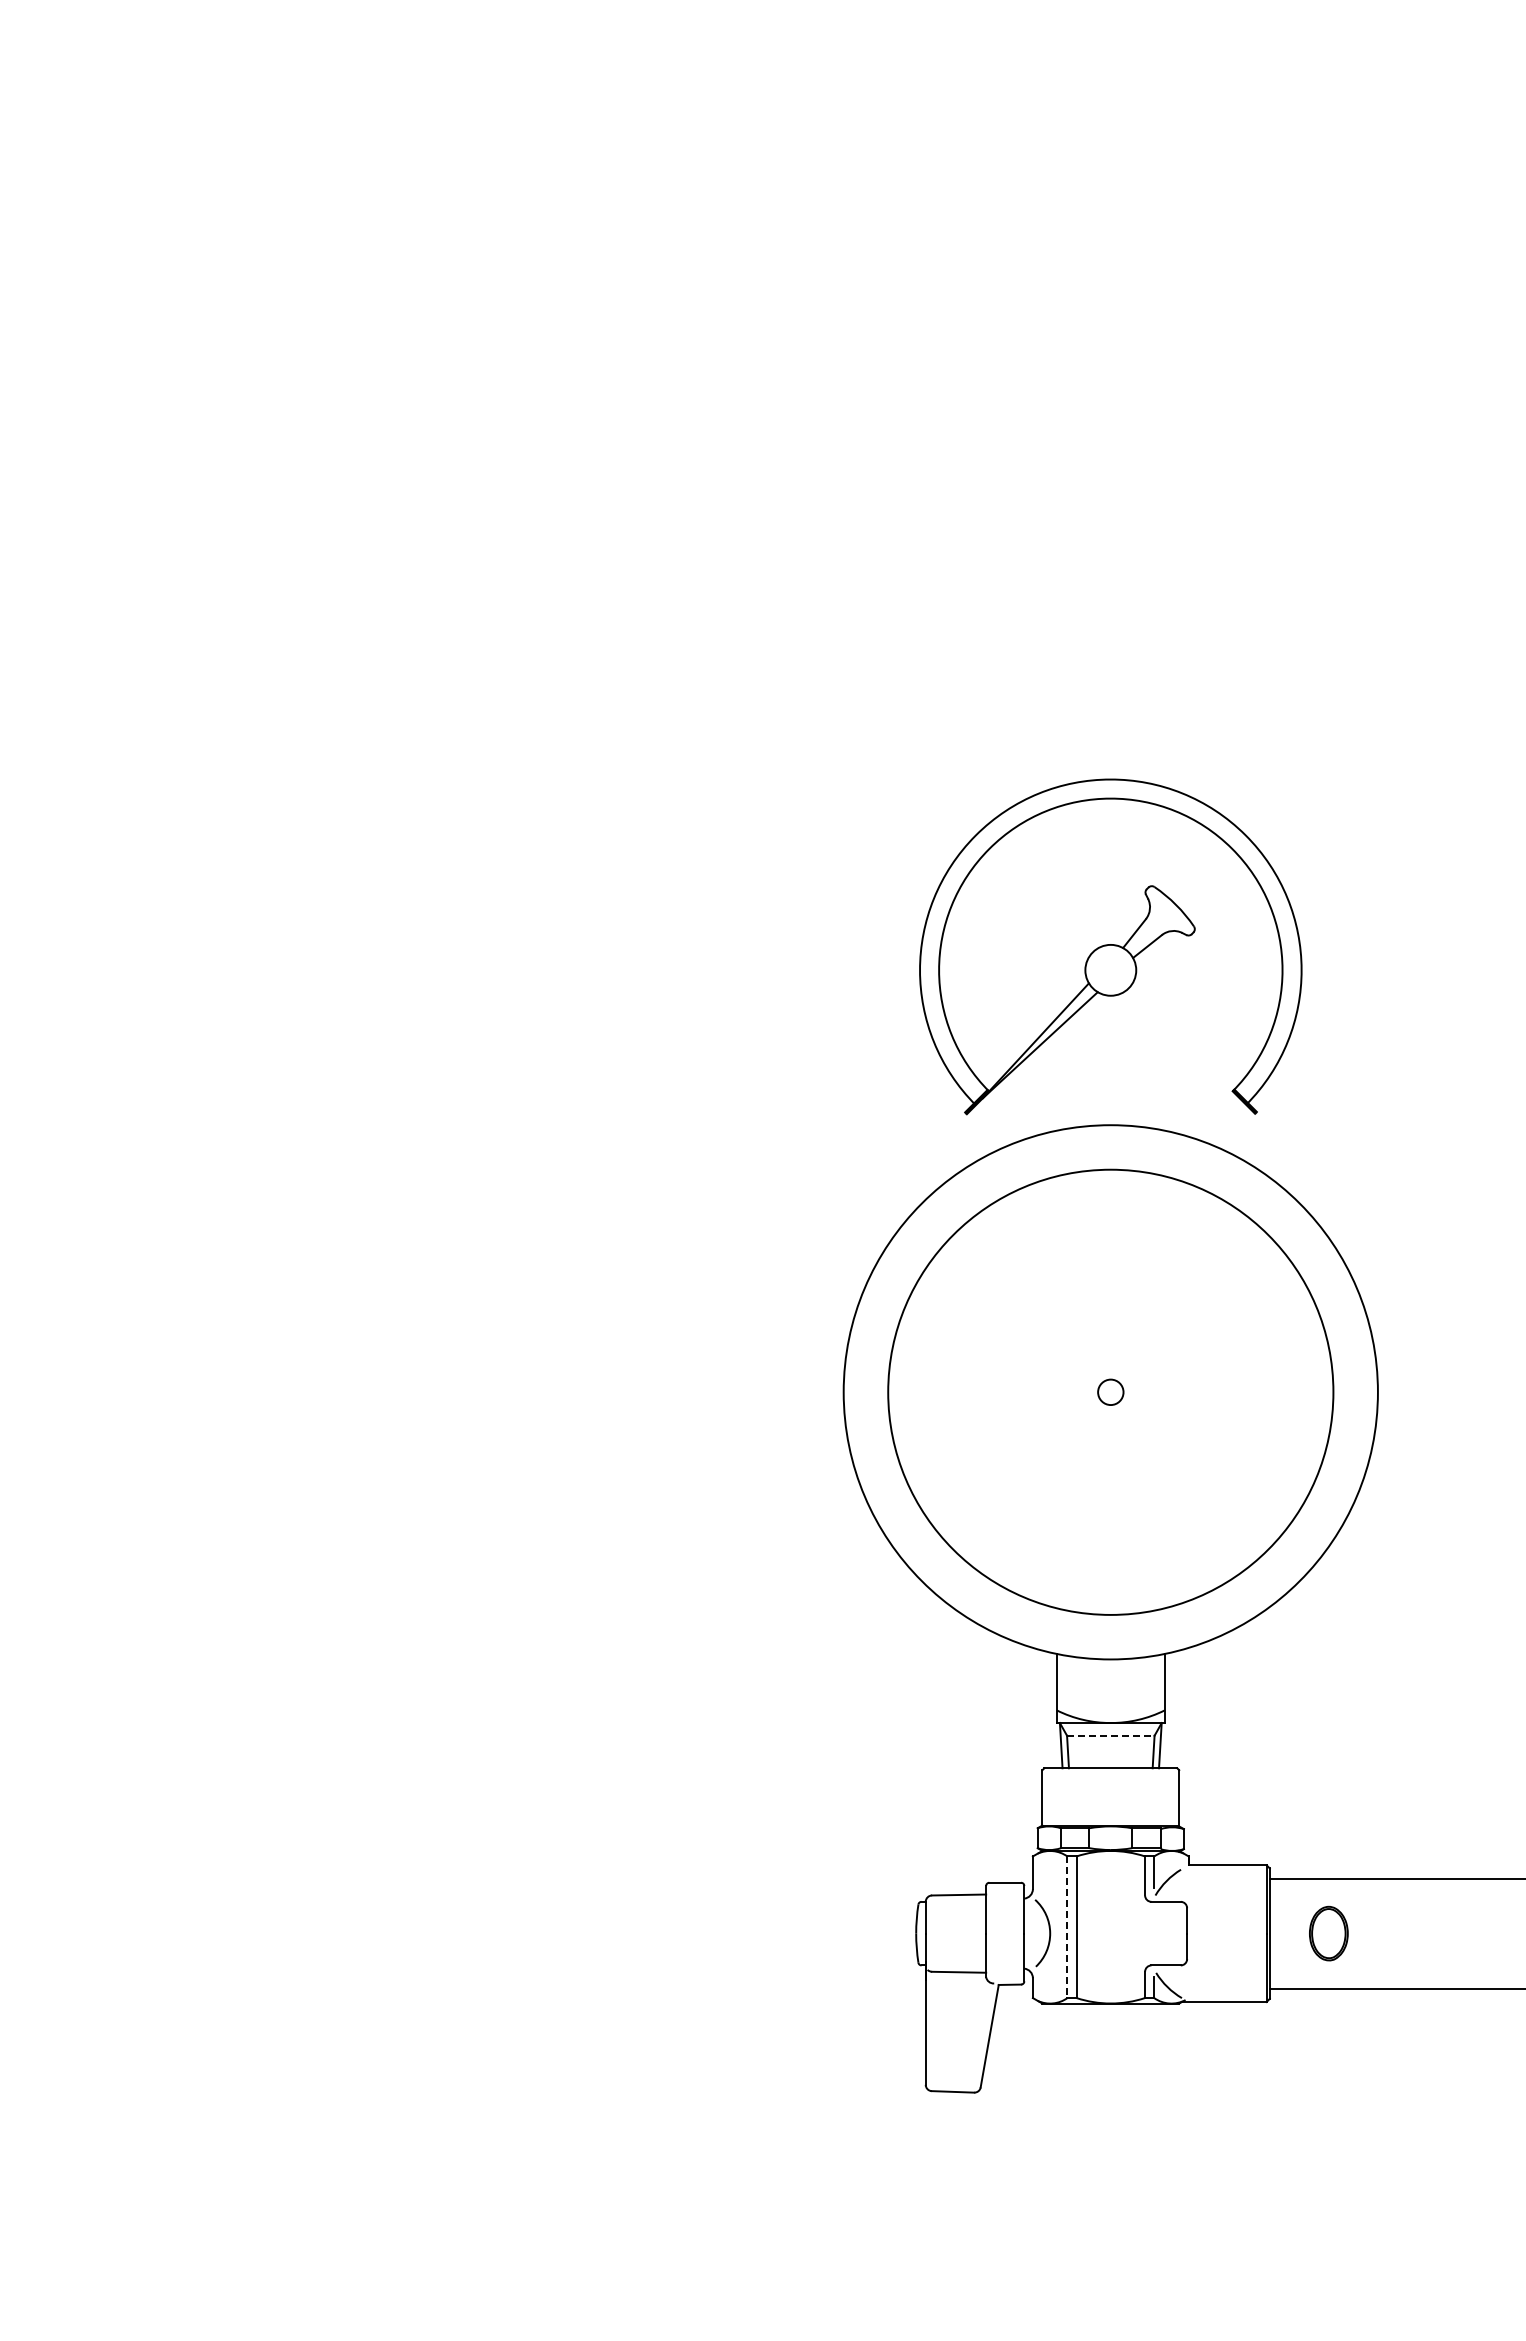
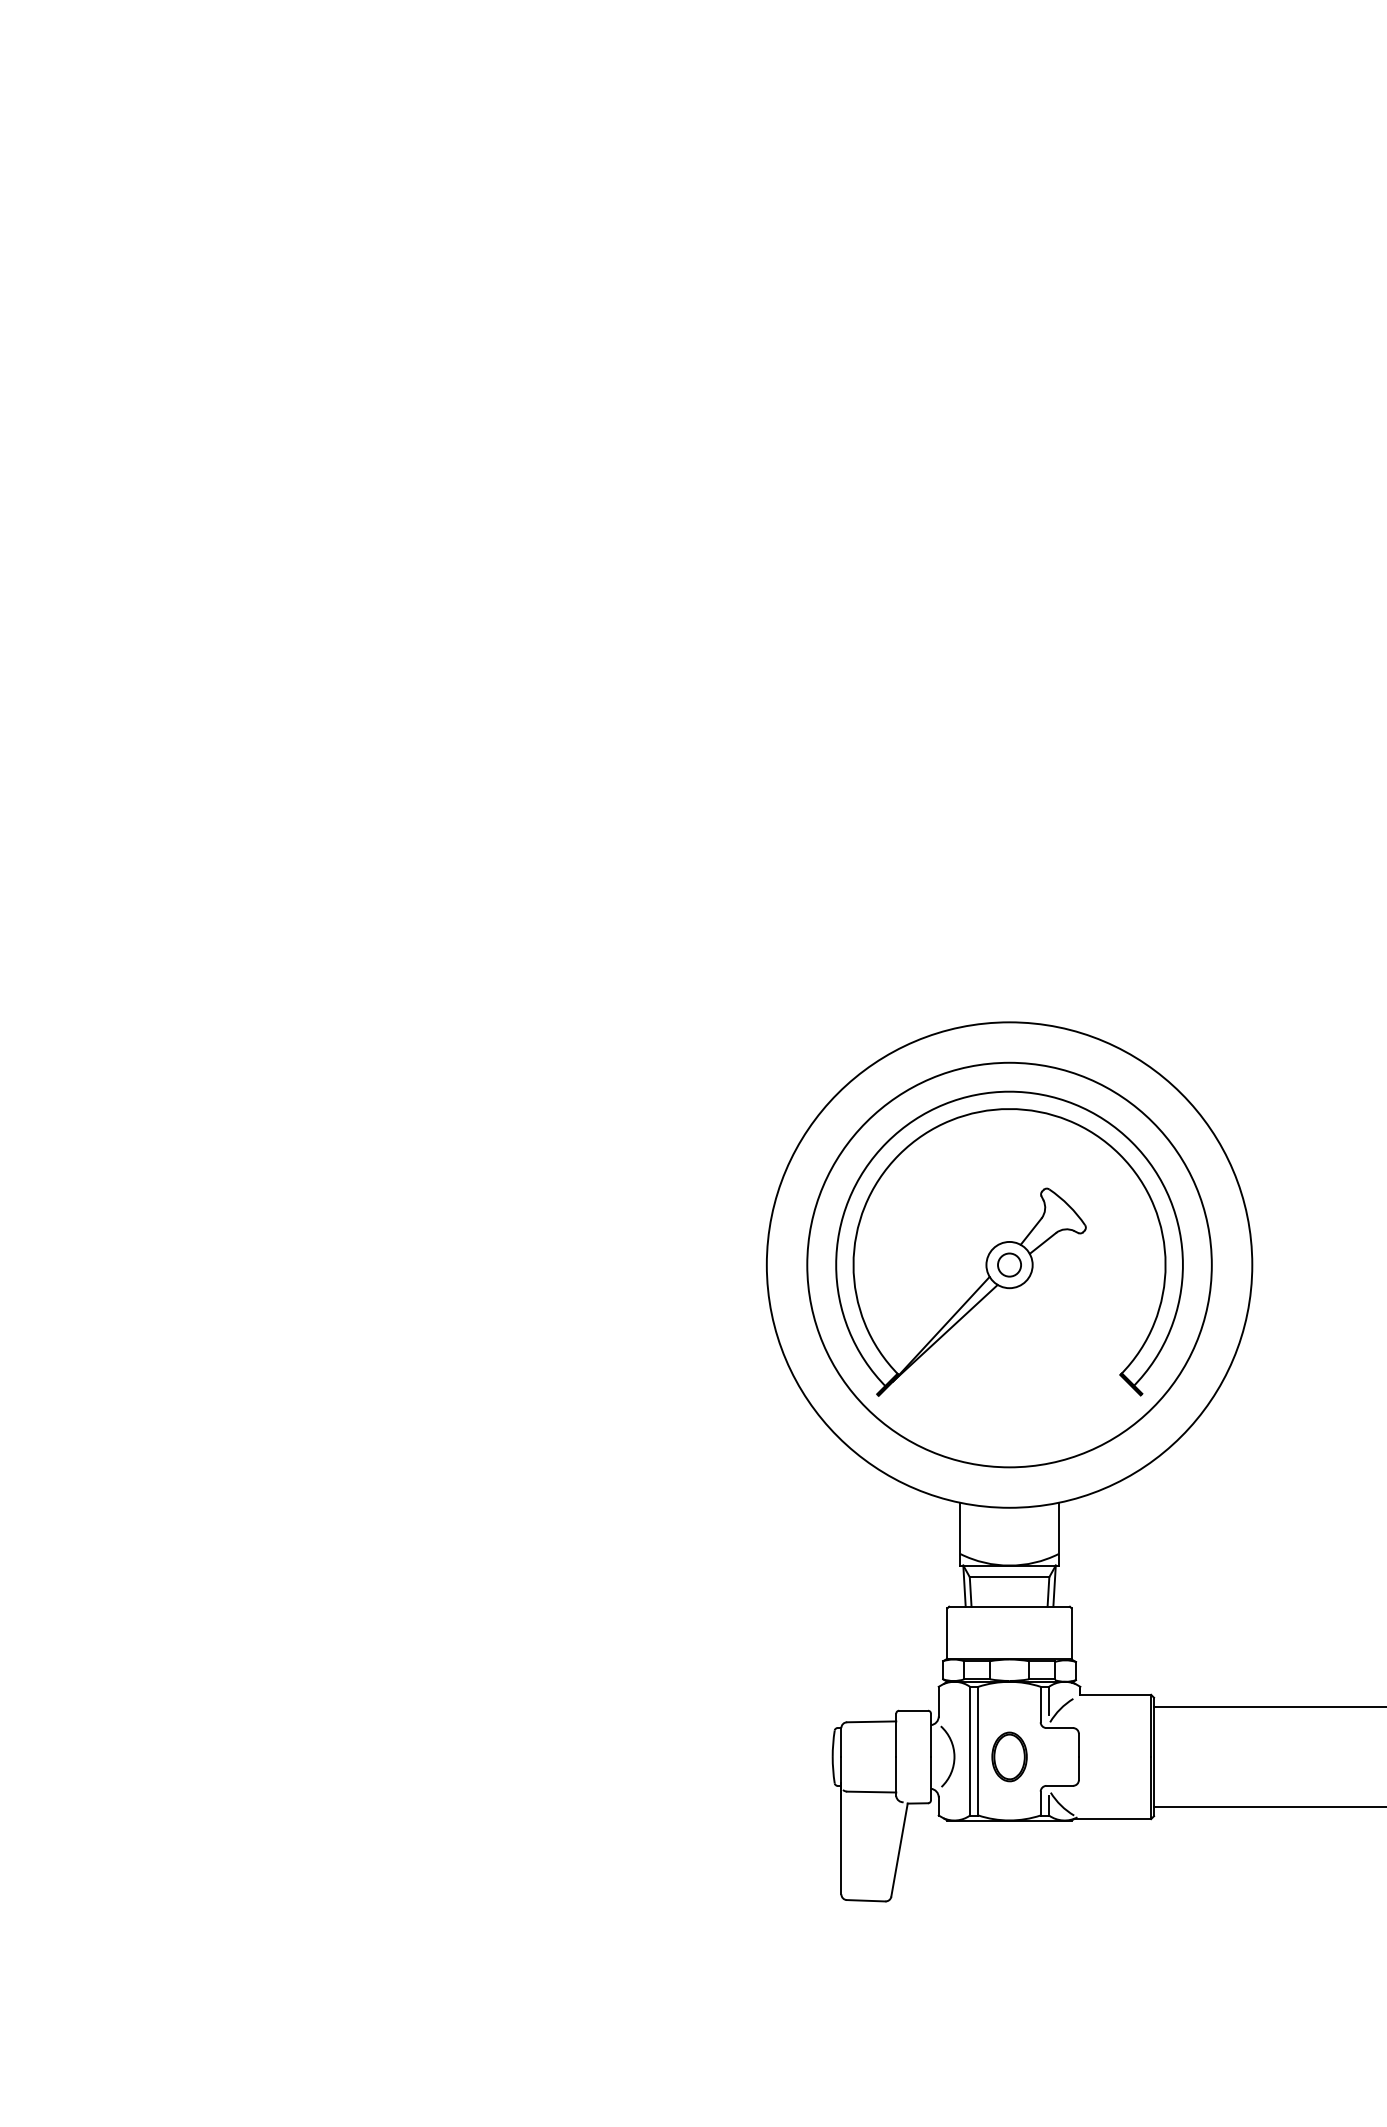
part: (1110, 946) -> (1009, 1243), moved
line: (1110, 1735) -> (1009, 1576), dashed -> solid
line: (1067, 1927) -> (970, 1751), dashed -> solid
part: (1328, 1933) -> (1009, 1756), moved

